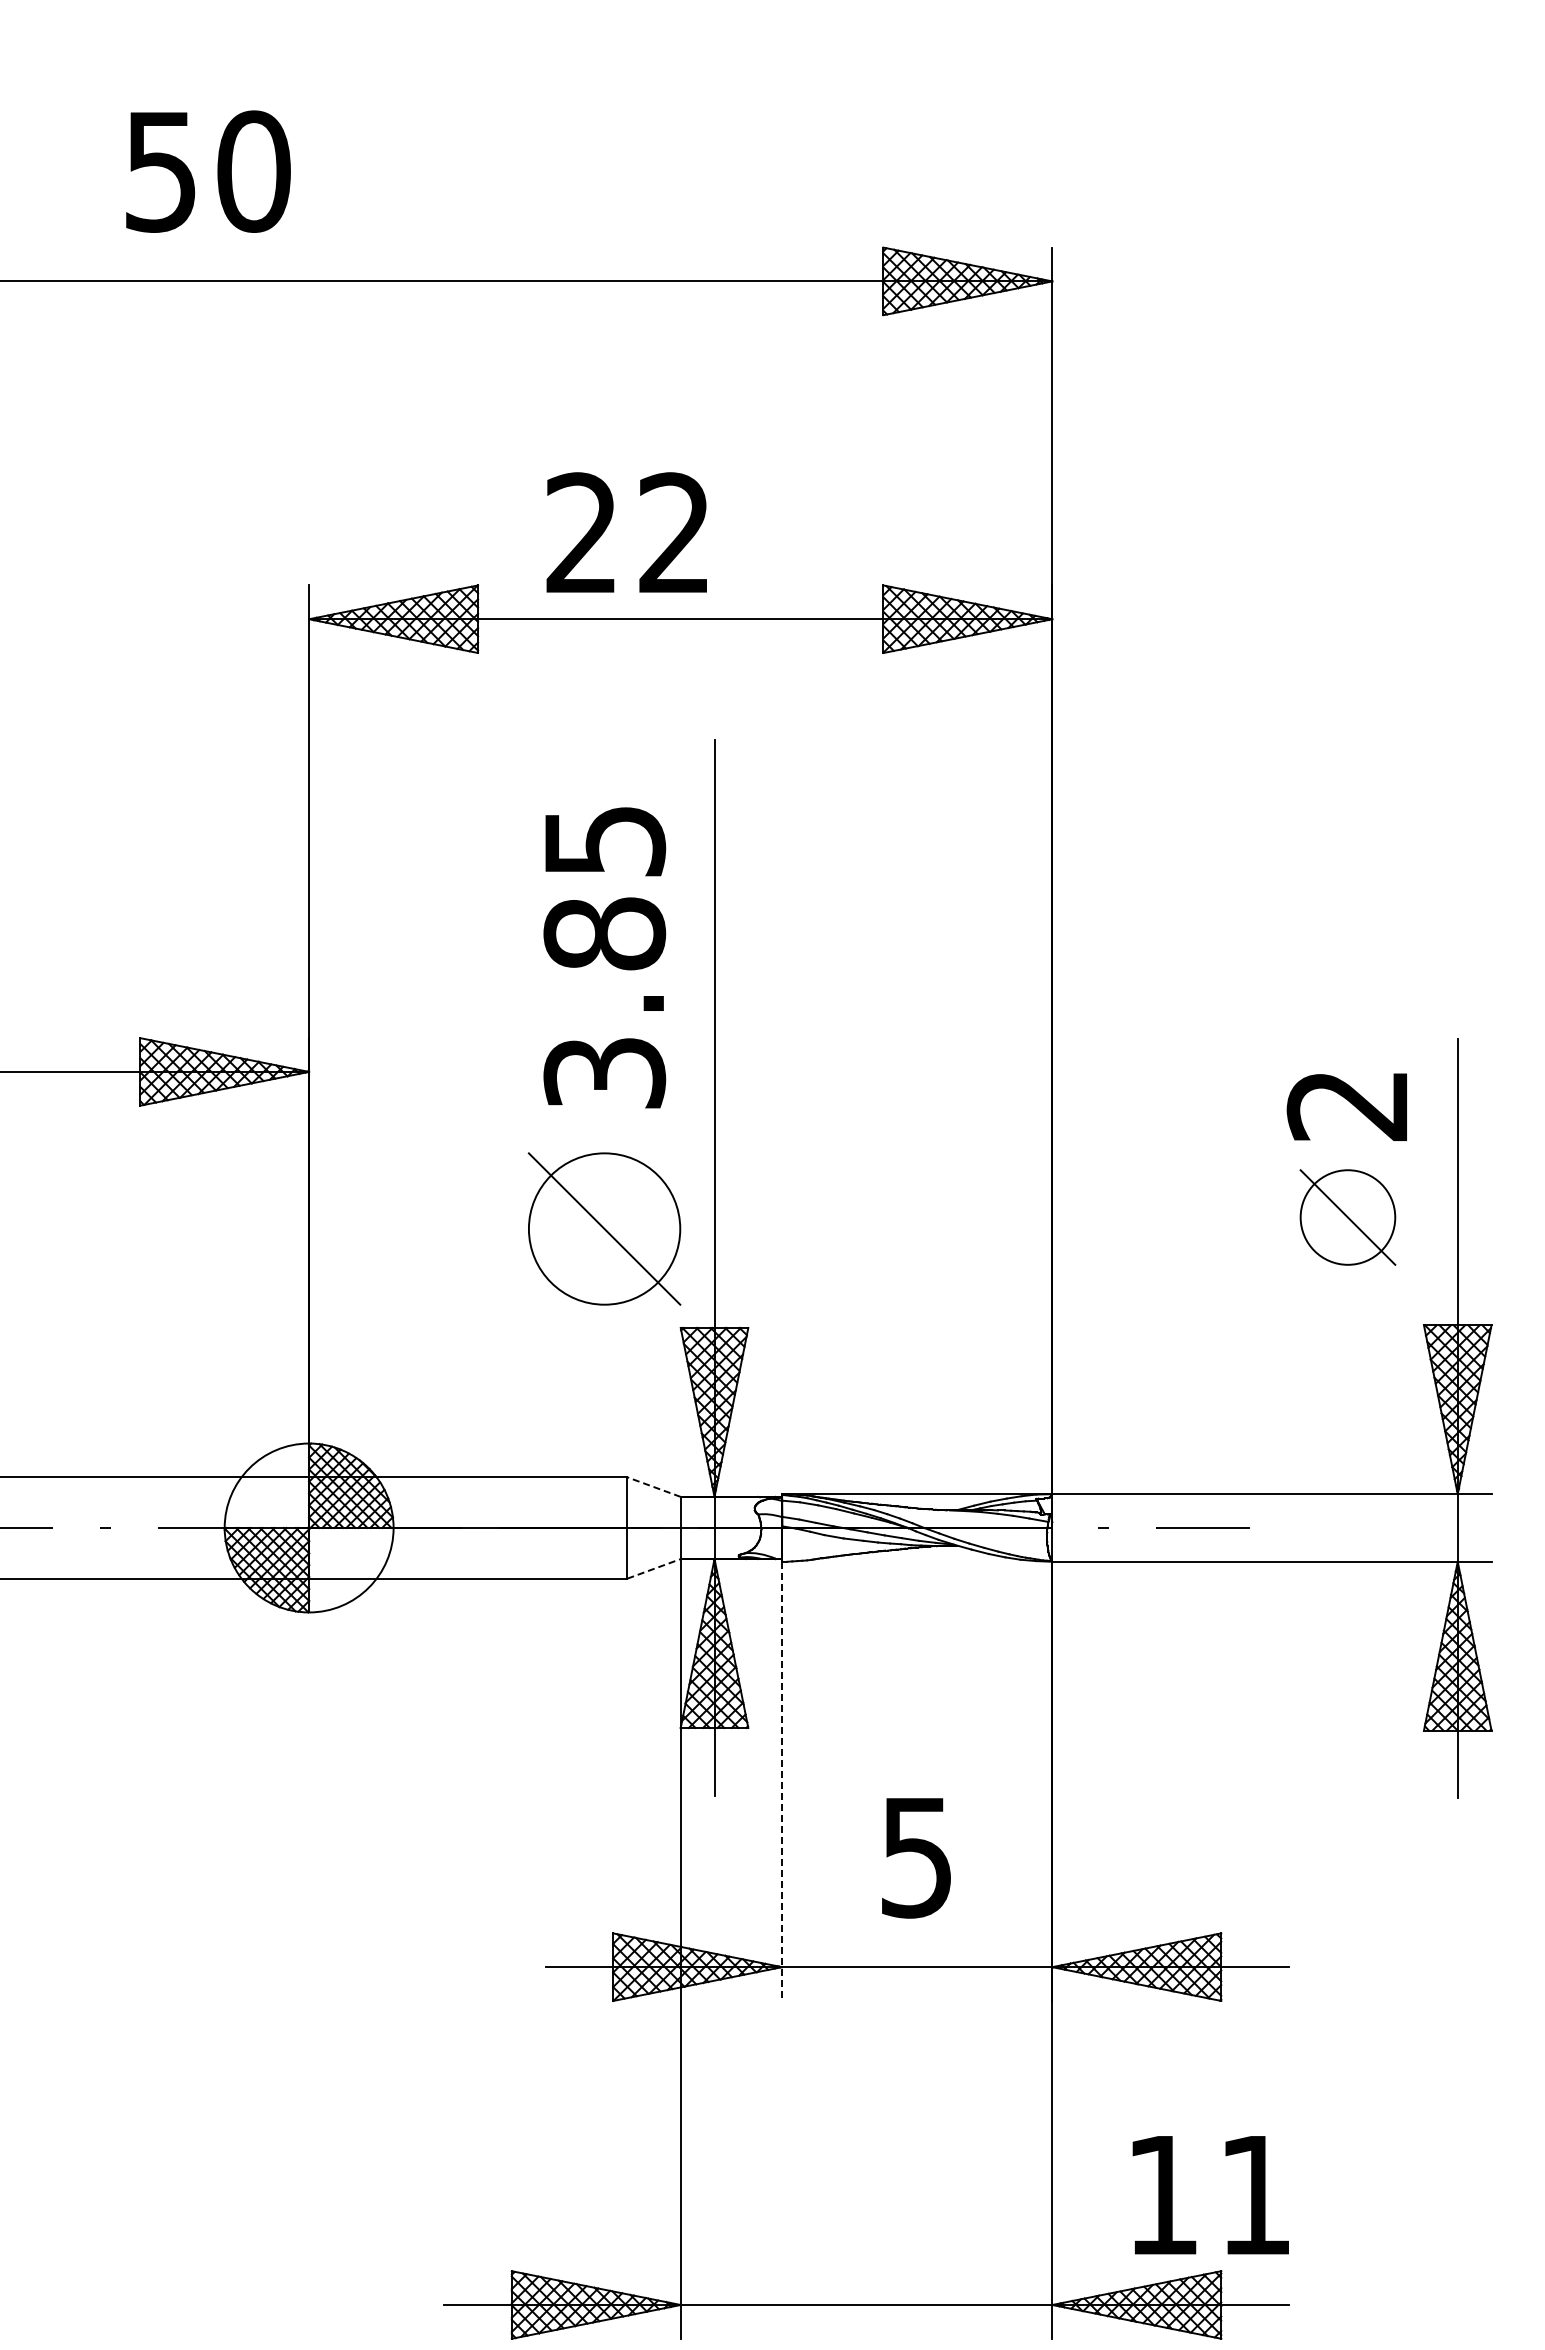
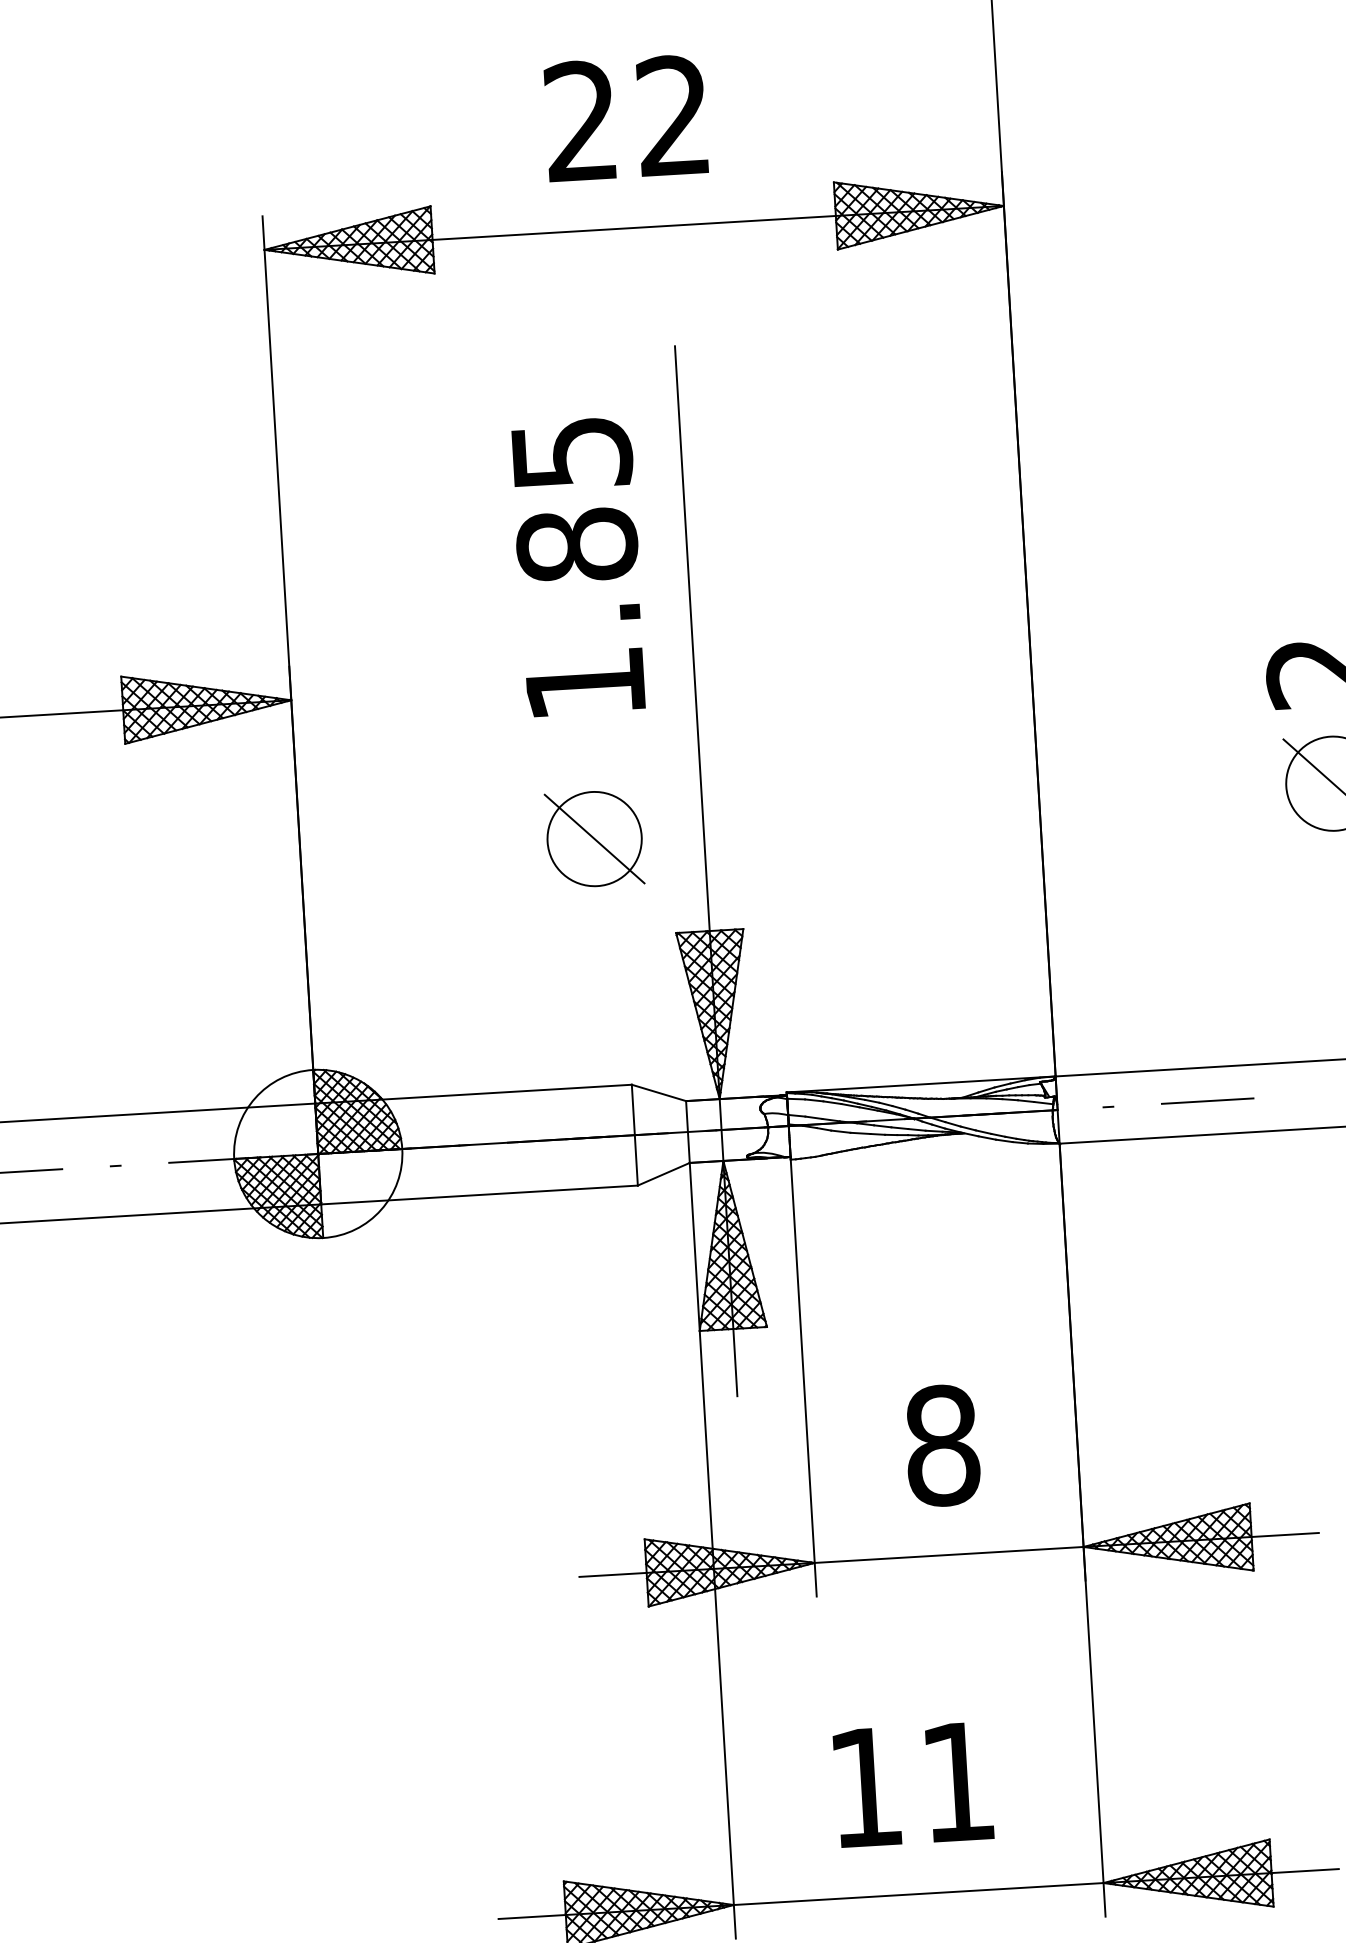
text: (626, 532) -> (625, 117), moved
text: (604, 1073) -> (585, 684), 3.85 -> 1.85
part: (604, 1228) -> (594, 838), size x0.62
line: (653, 1486) -> (658, 1092), dashed -> solid
line: (654, 1568) -> (664, 1173), dashed -> solid
line: (782, 1781) -> (804, 1378), dashed -> solid
text: (916, 1857) -> (941, 1445), 5 -> 8
text: (1210, 2195) -> (913, 1785), moved

